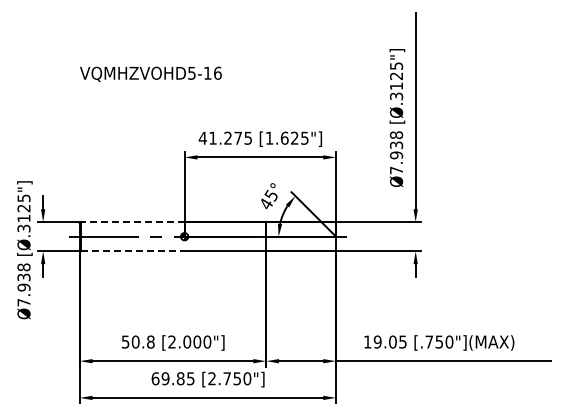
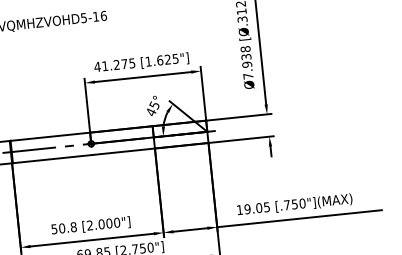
line: (132, 222) -> (50, 137), dashed -> solid
line: (132, 251) -> (52, 159), dashed -> solid

